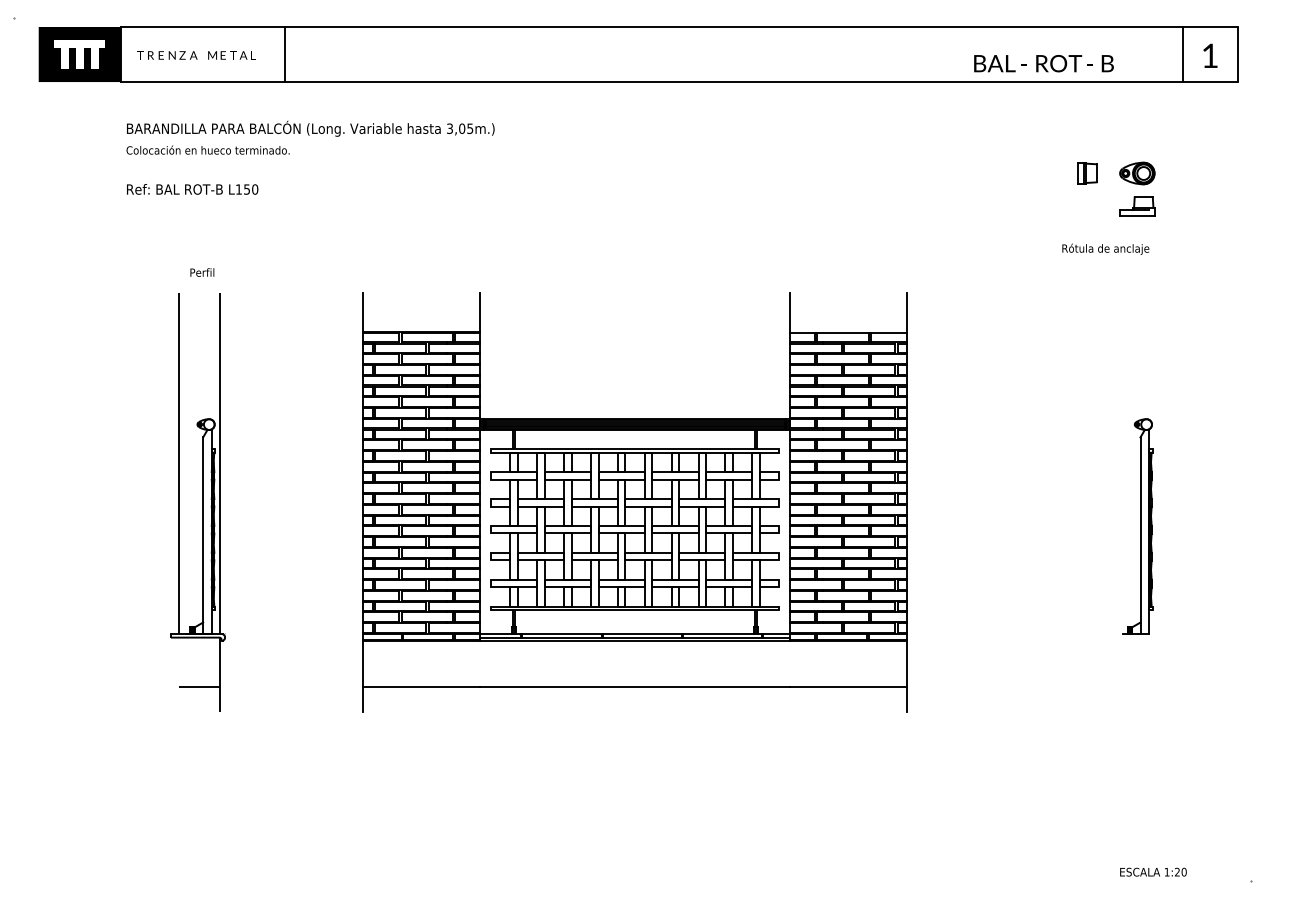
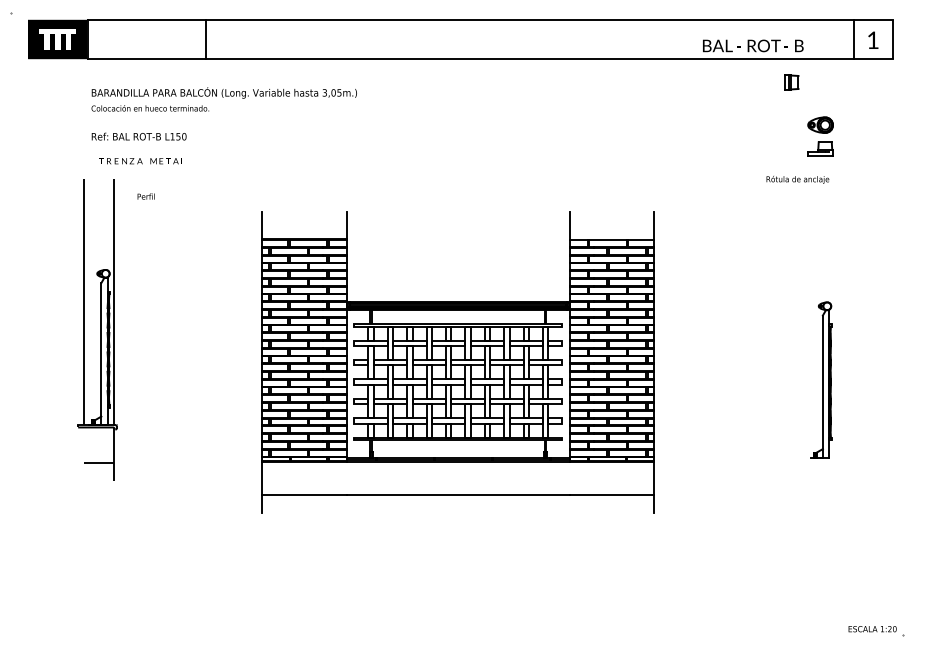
text: (196, 55) -> (141, 161), moved
part: (1087, 173) -> (791, 82), moved
part: (197, 502) -> (97, 330), moved
text: (1153, 871) -> (872, 628), moved

